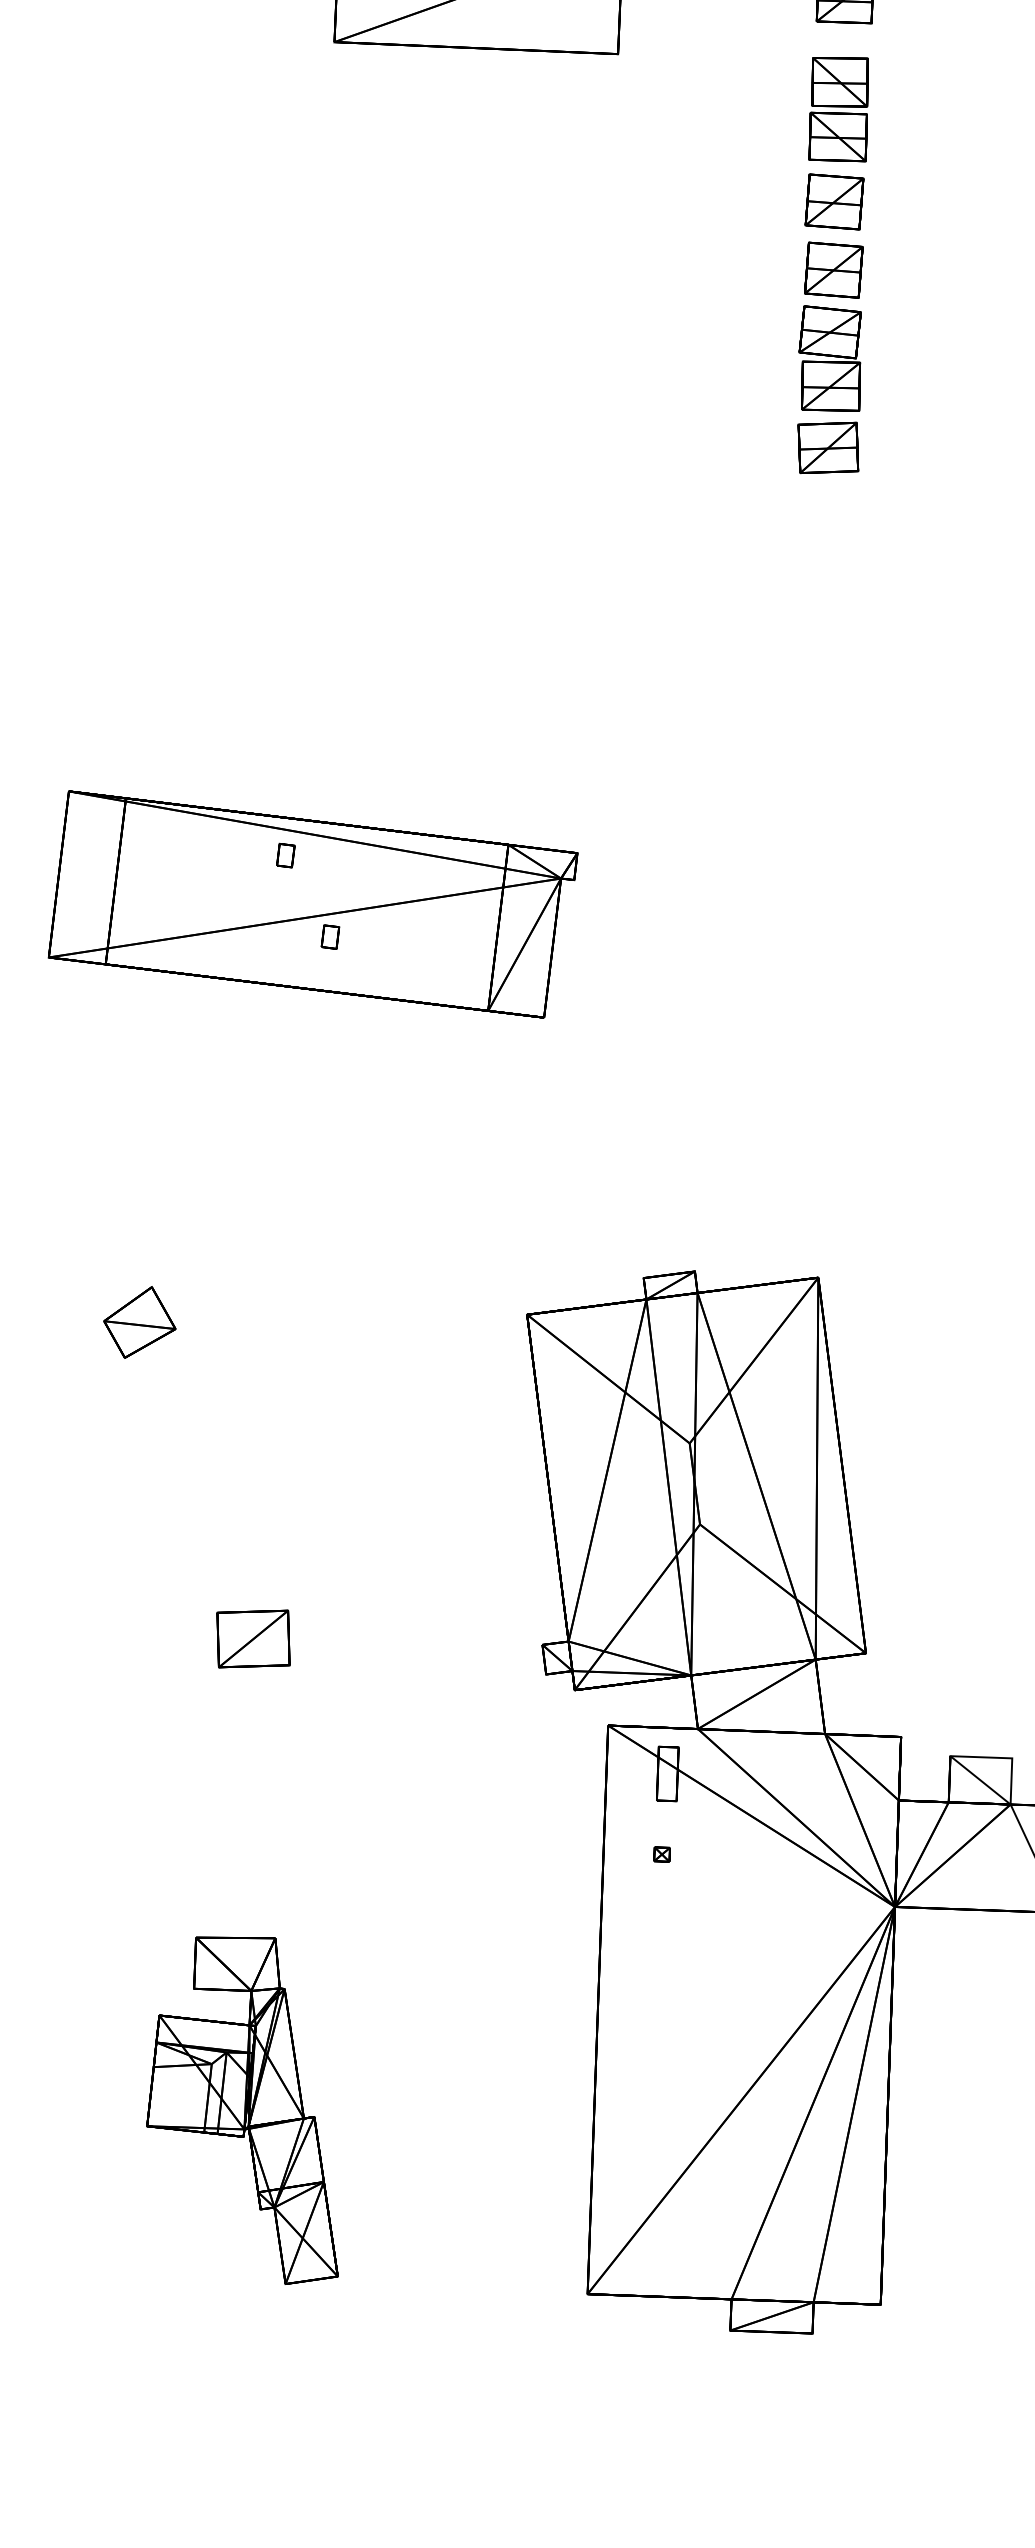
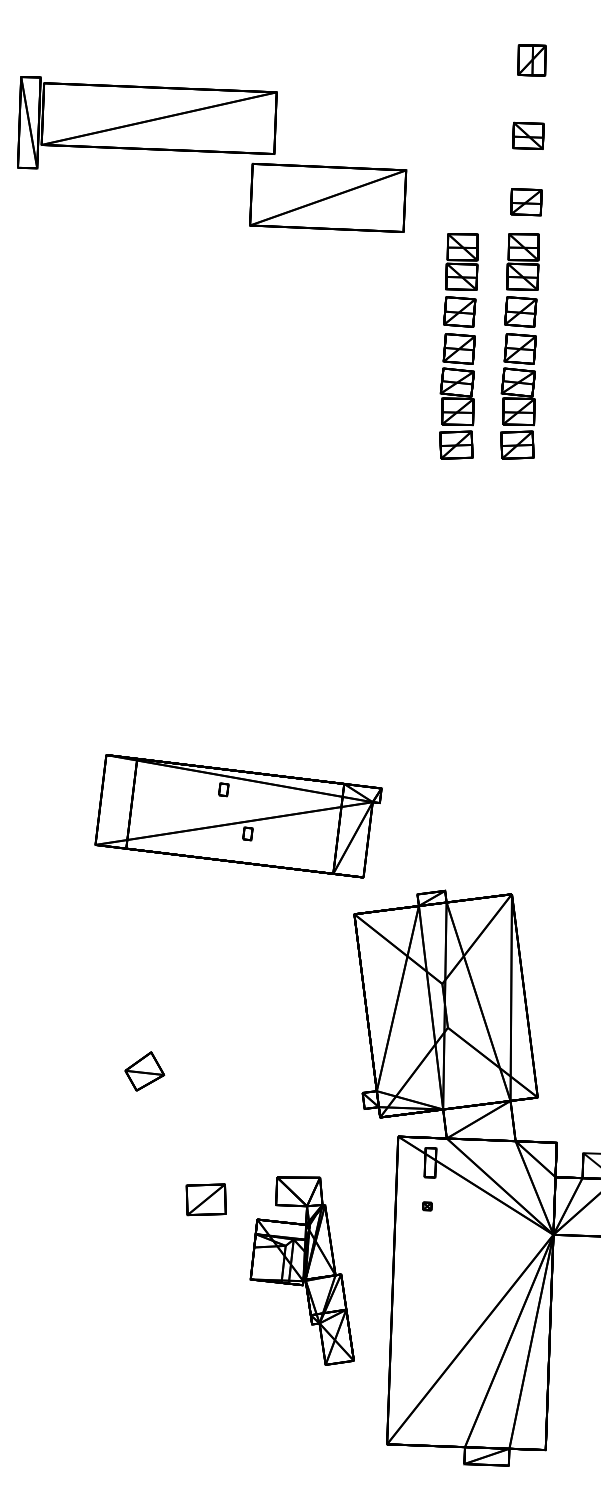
part: (719, 265) -> (458, 346), added
part: (313, 904) -> (238, 816), moved
part: (139, 1322) -> (144, 1071), moved
part: (252, 1638) -> (205, 1199), moved
part: (240, 2109) -> (301, 1270), moved

